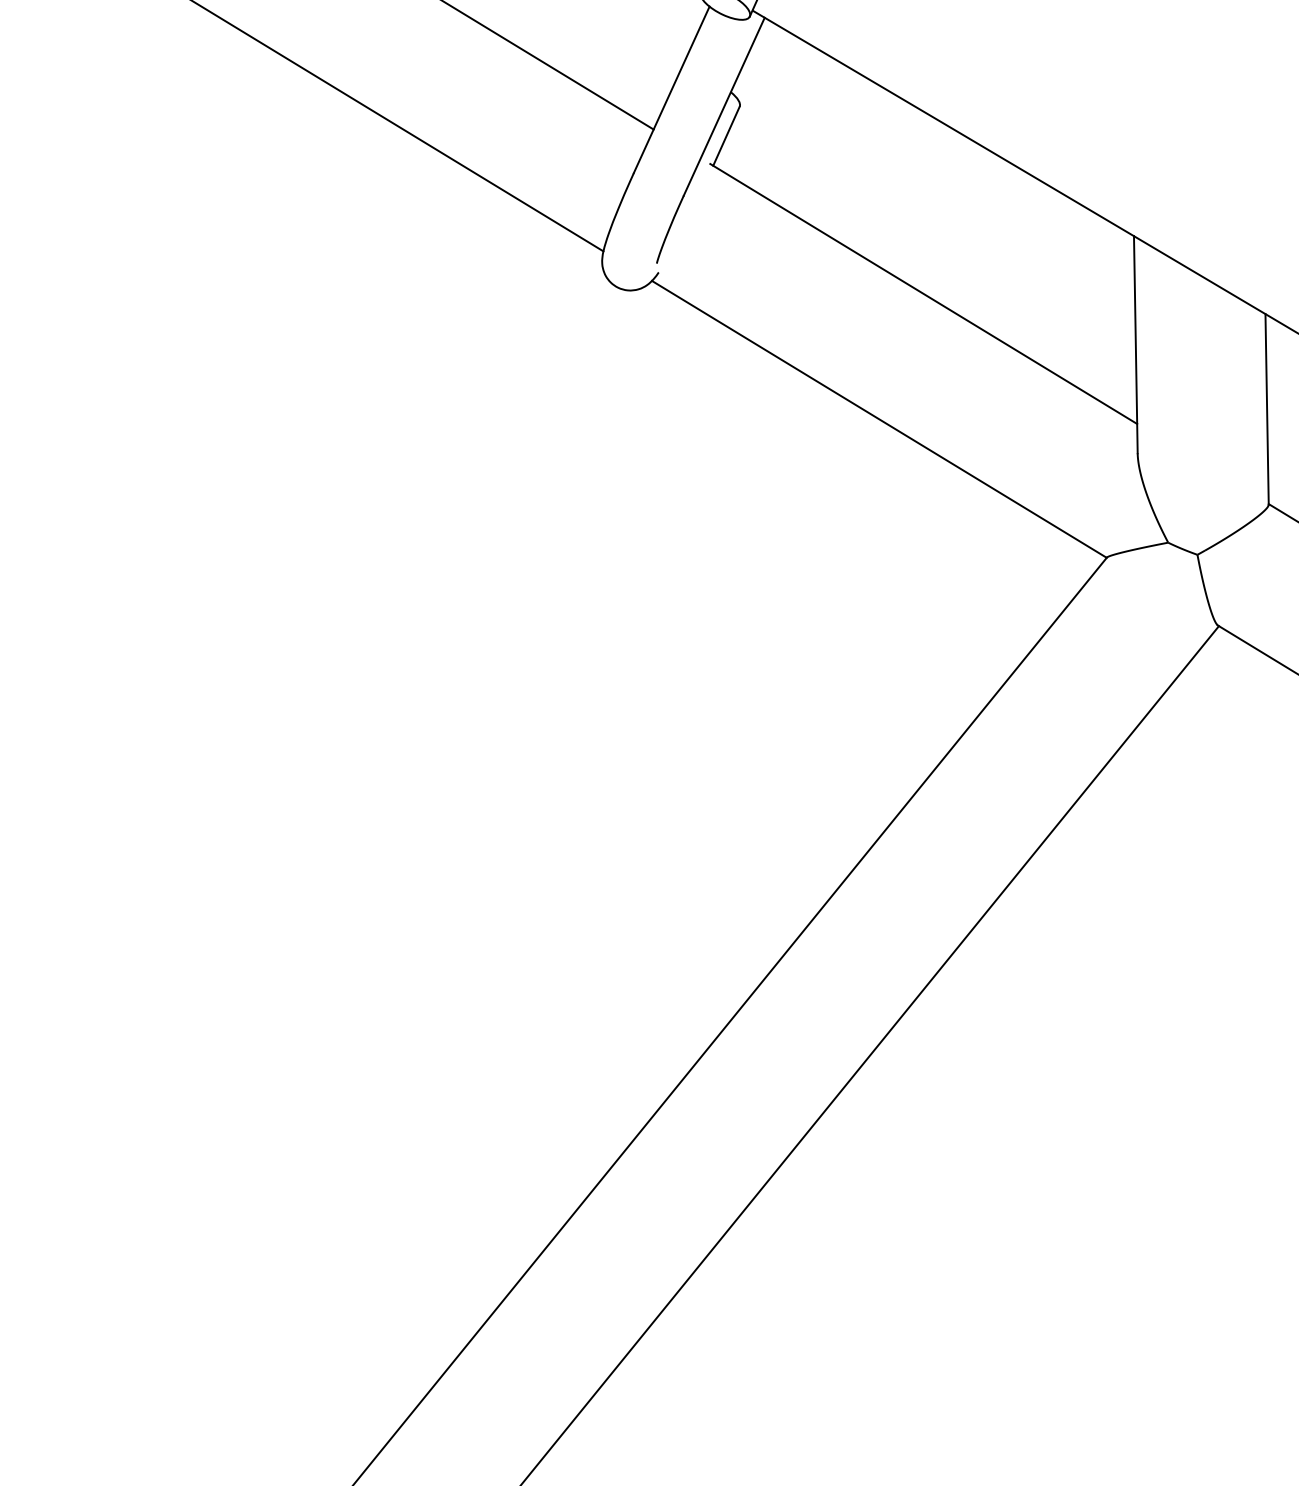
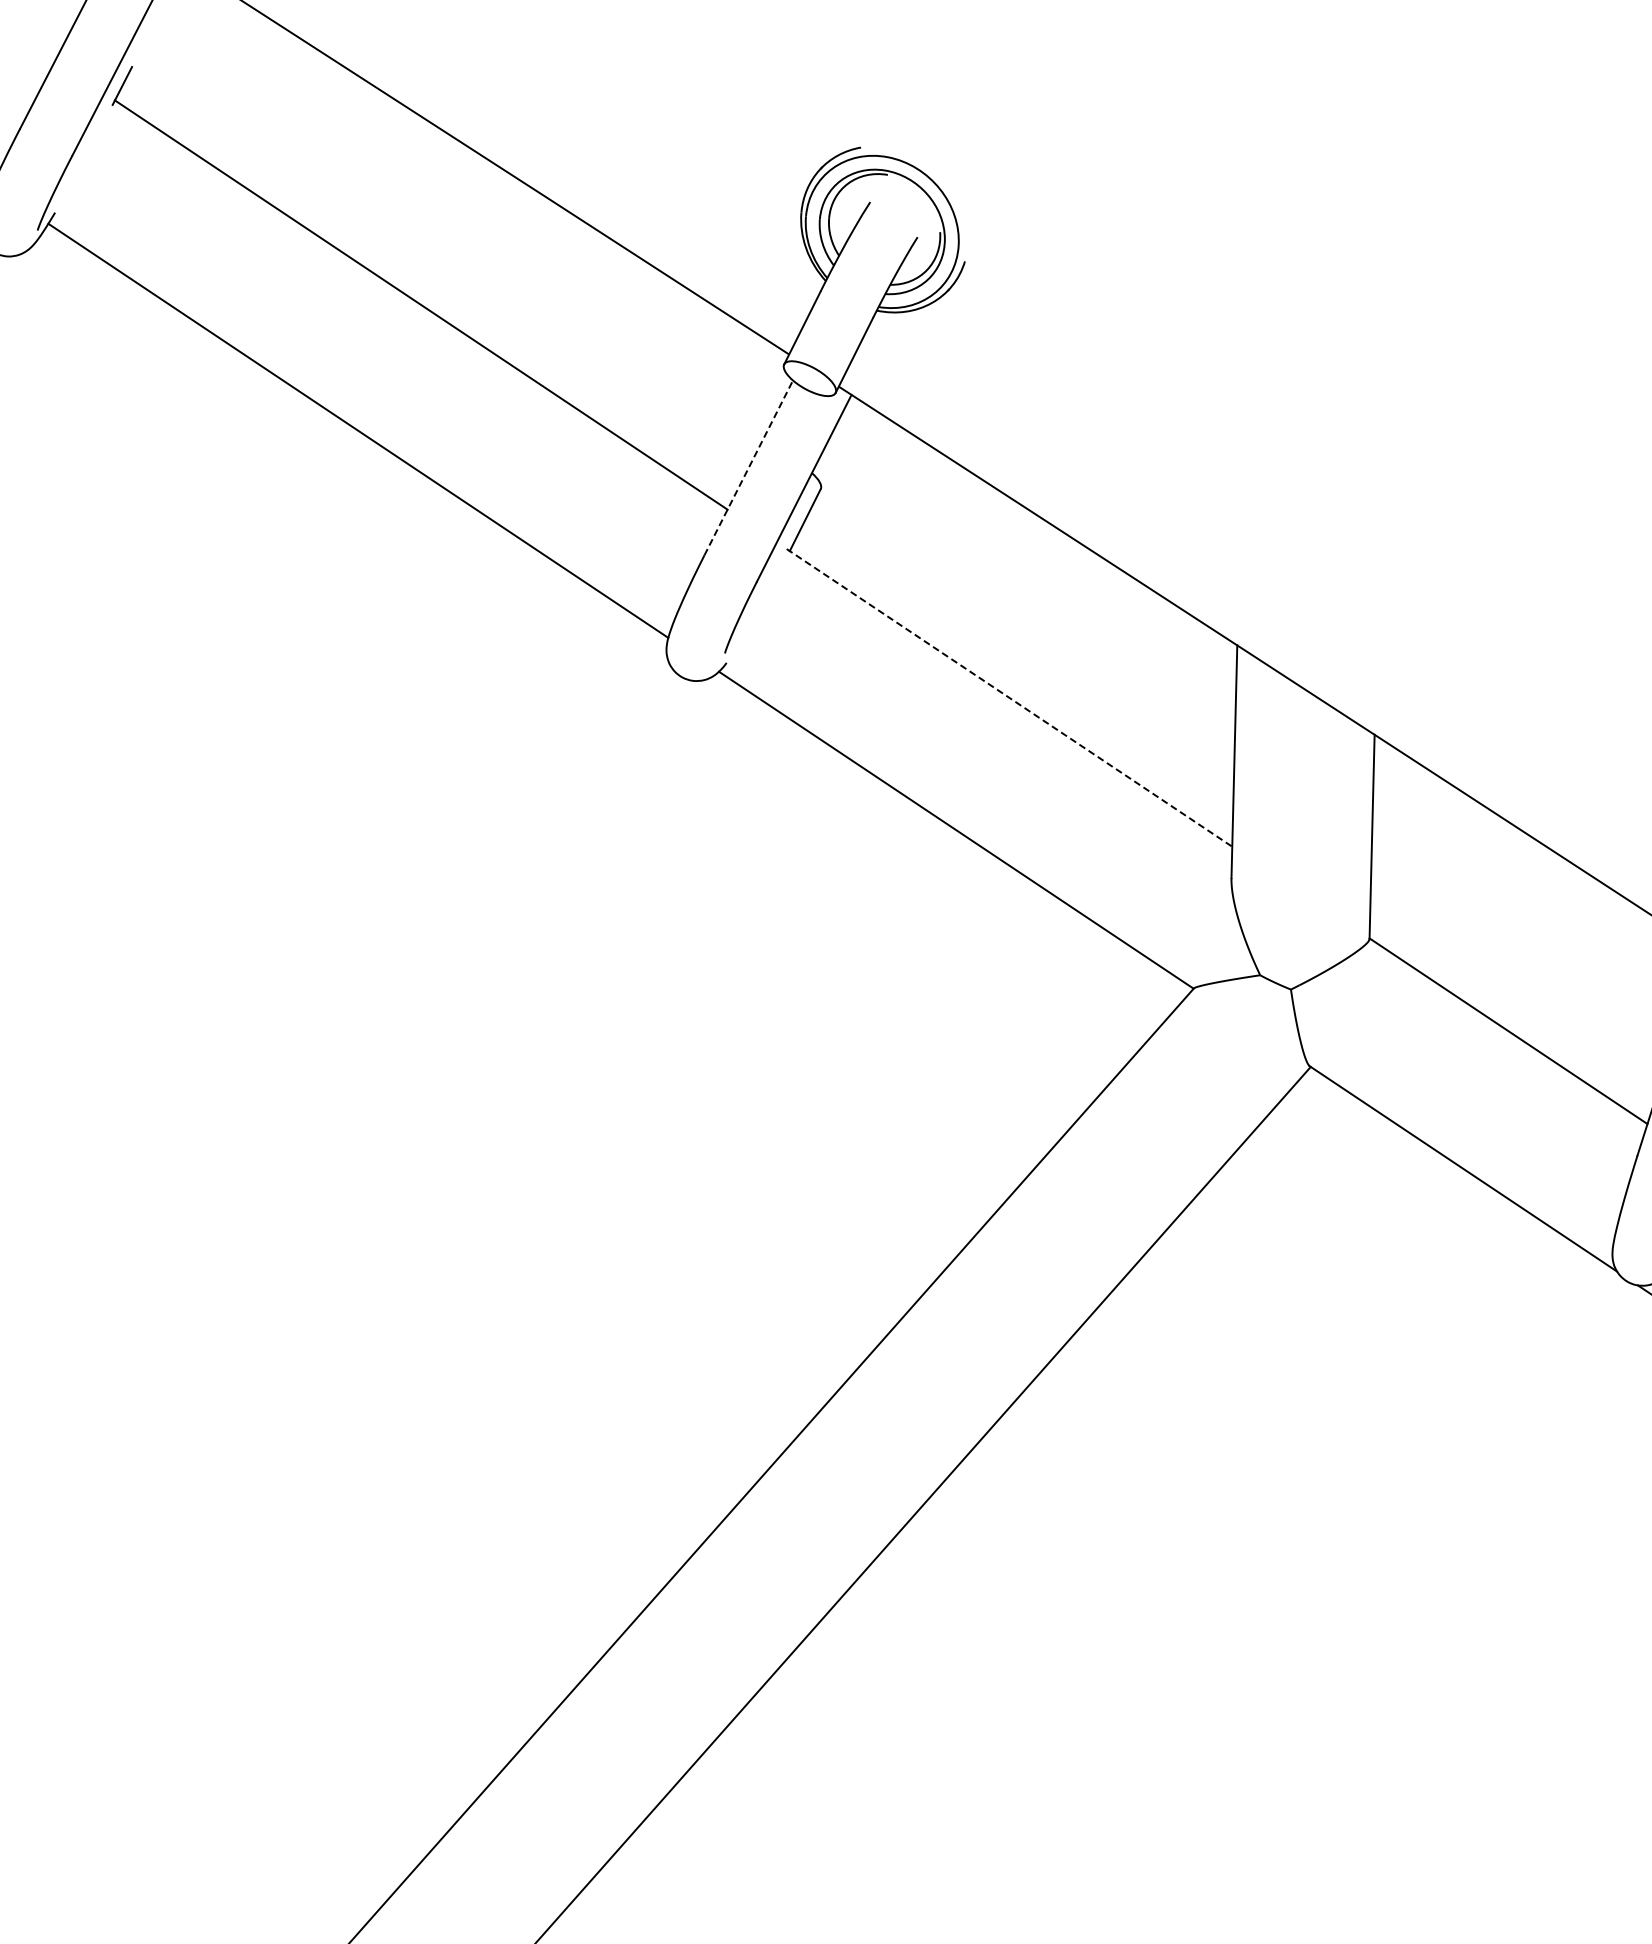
line: (671, 89) -> (748, 467), solid -> dashed
line: (923, 293) -> (1009, 697), solid -> dashed

